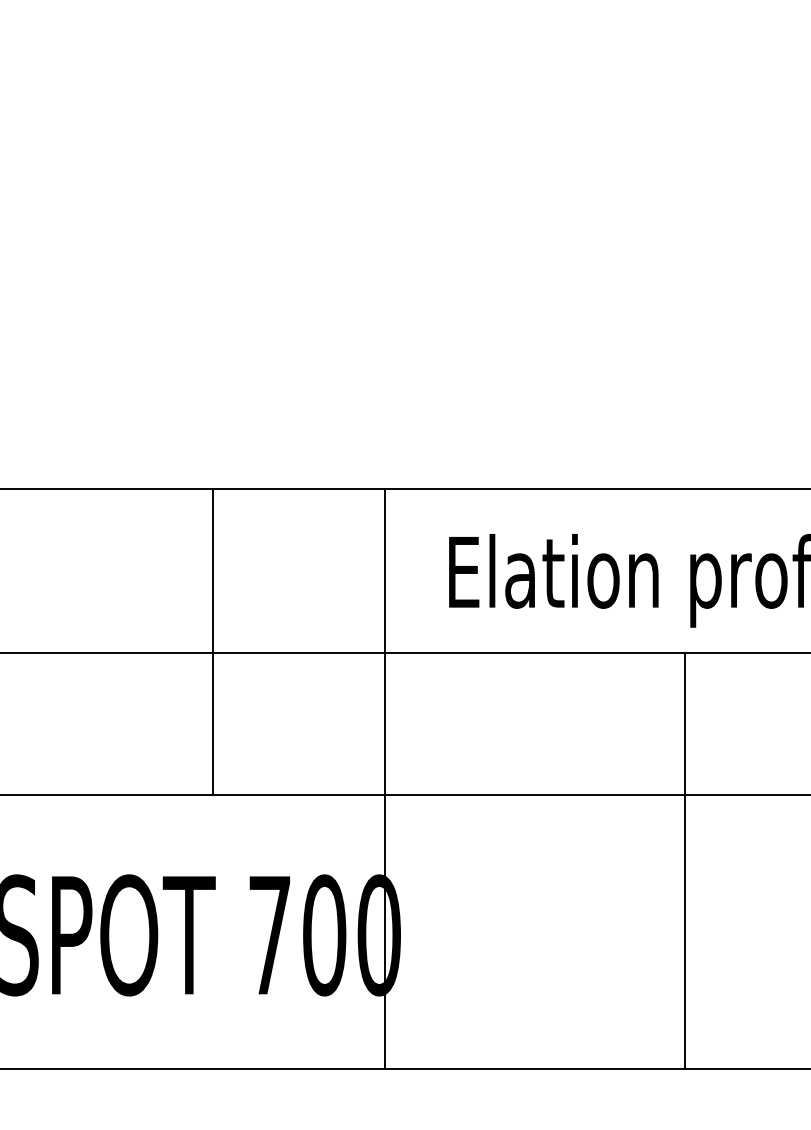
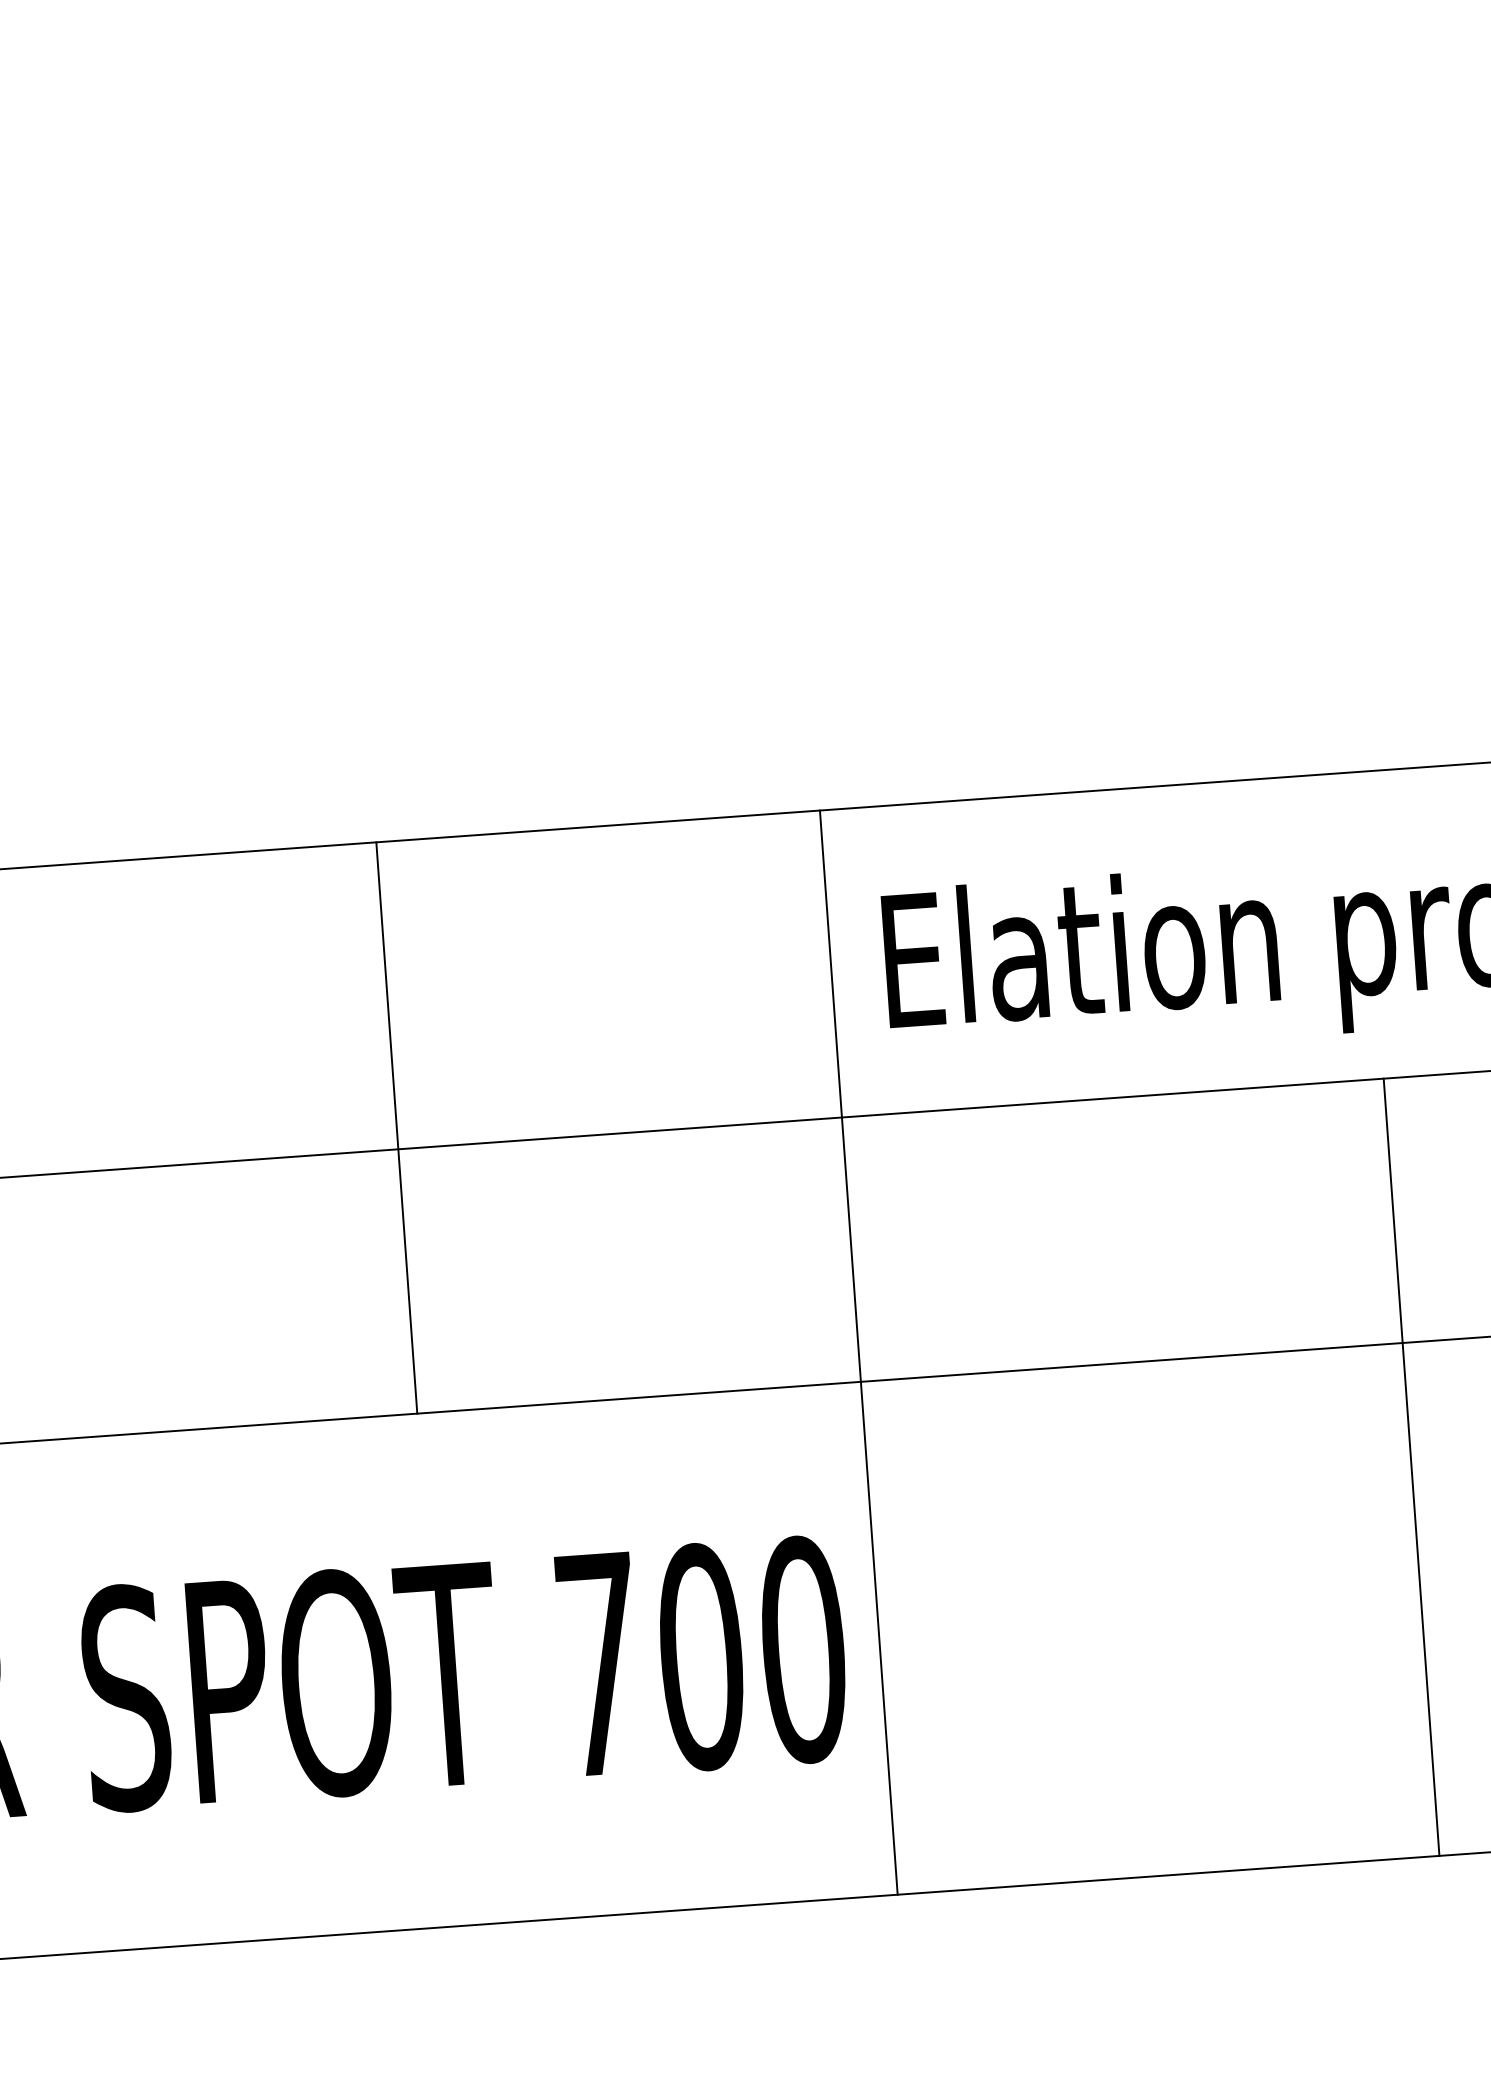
line: (212, 641) -> (396, 1127), moved
line: (385, 778) -> (859, 1351), moved
line: (685, 861) -> (1412, 1467), moved

